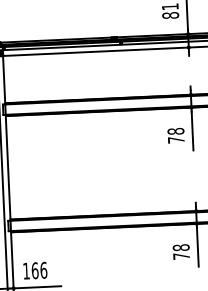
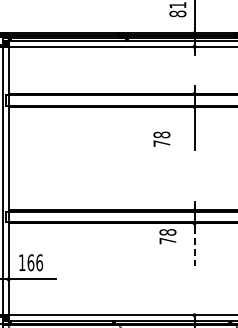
text: (175, 134) -> (161, 138), moved
line: (197, 248) -> (194, 247), solid -> dashed
text: (181, 251) -> (167, 236), moved

